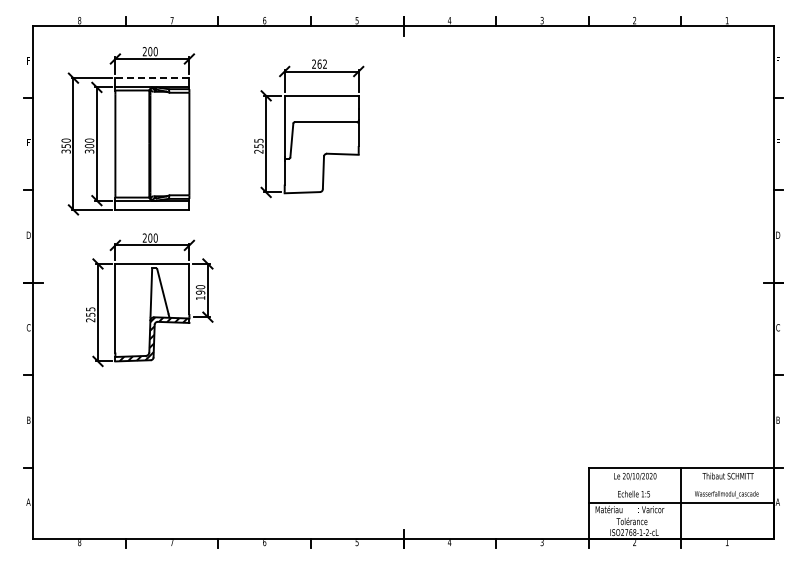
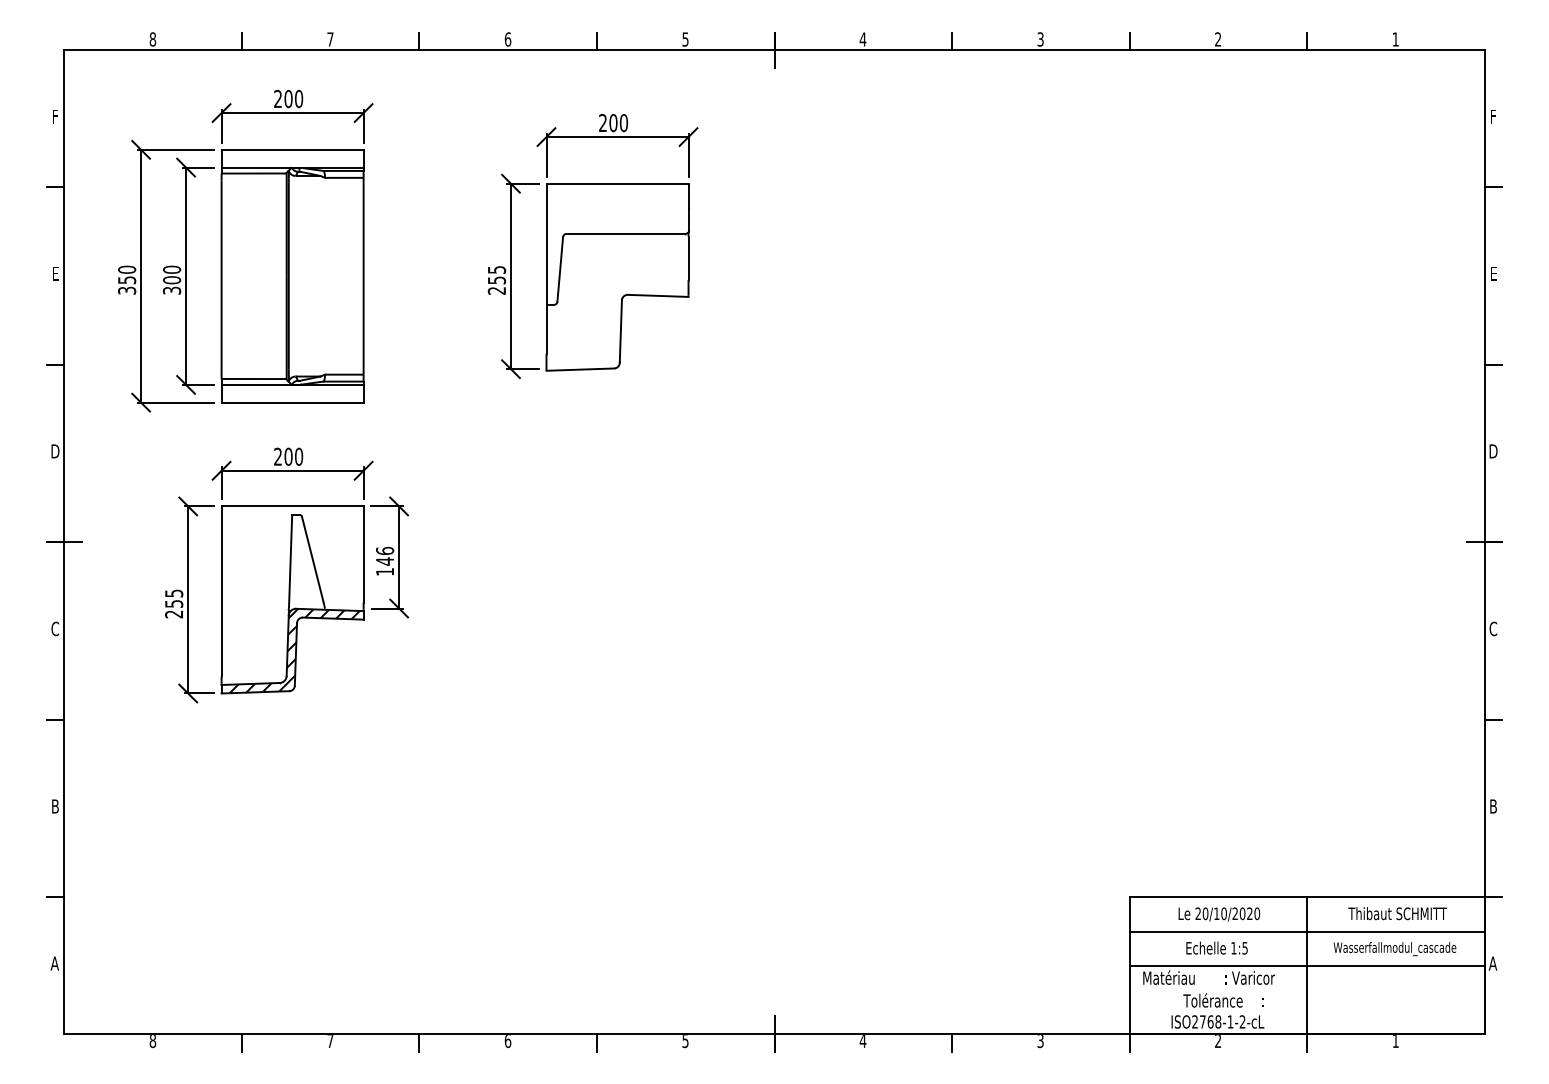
text: (322, 63) -> (619, 121), 262 -> 200
line: (151, 78) -> (290, 150), dashed -> solid
text: (200, 289) -> (384, 555), 190 -> 146
line: (680, 485) -> (1306, 931), added

